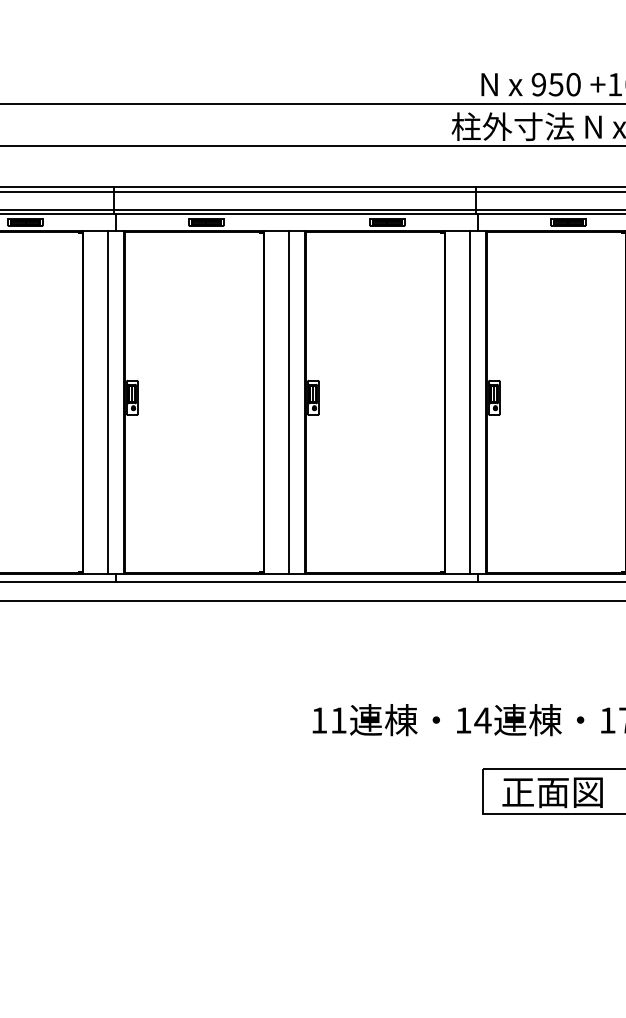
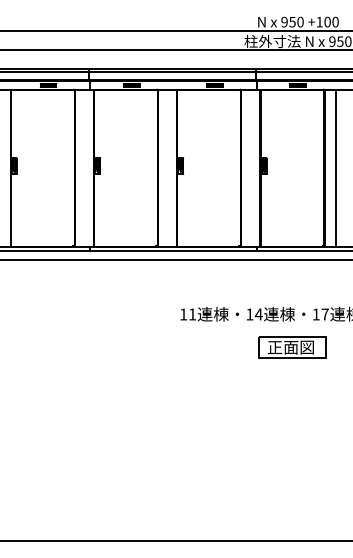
line: (108, 402) -> (86, 168), removed
line: (288, 402) -> (169, 168), removed
line: (469, 402) -> (252, 168), removed

